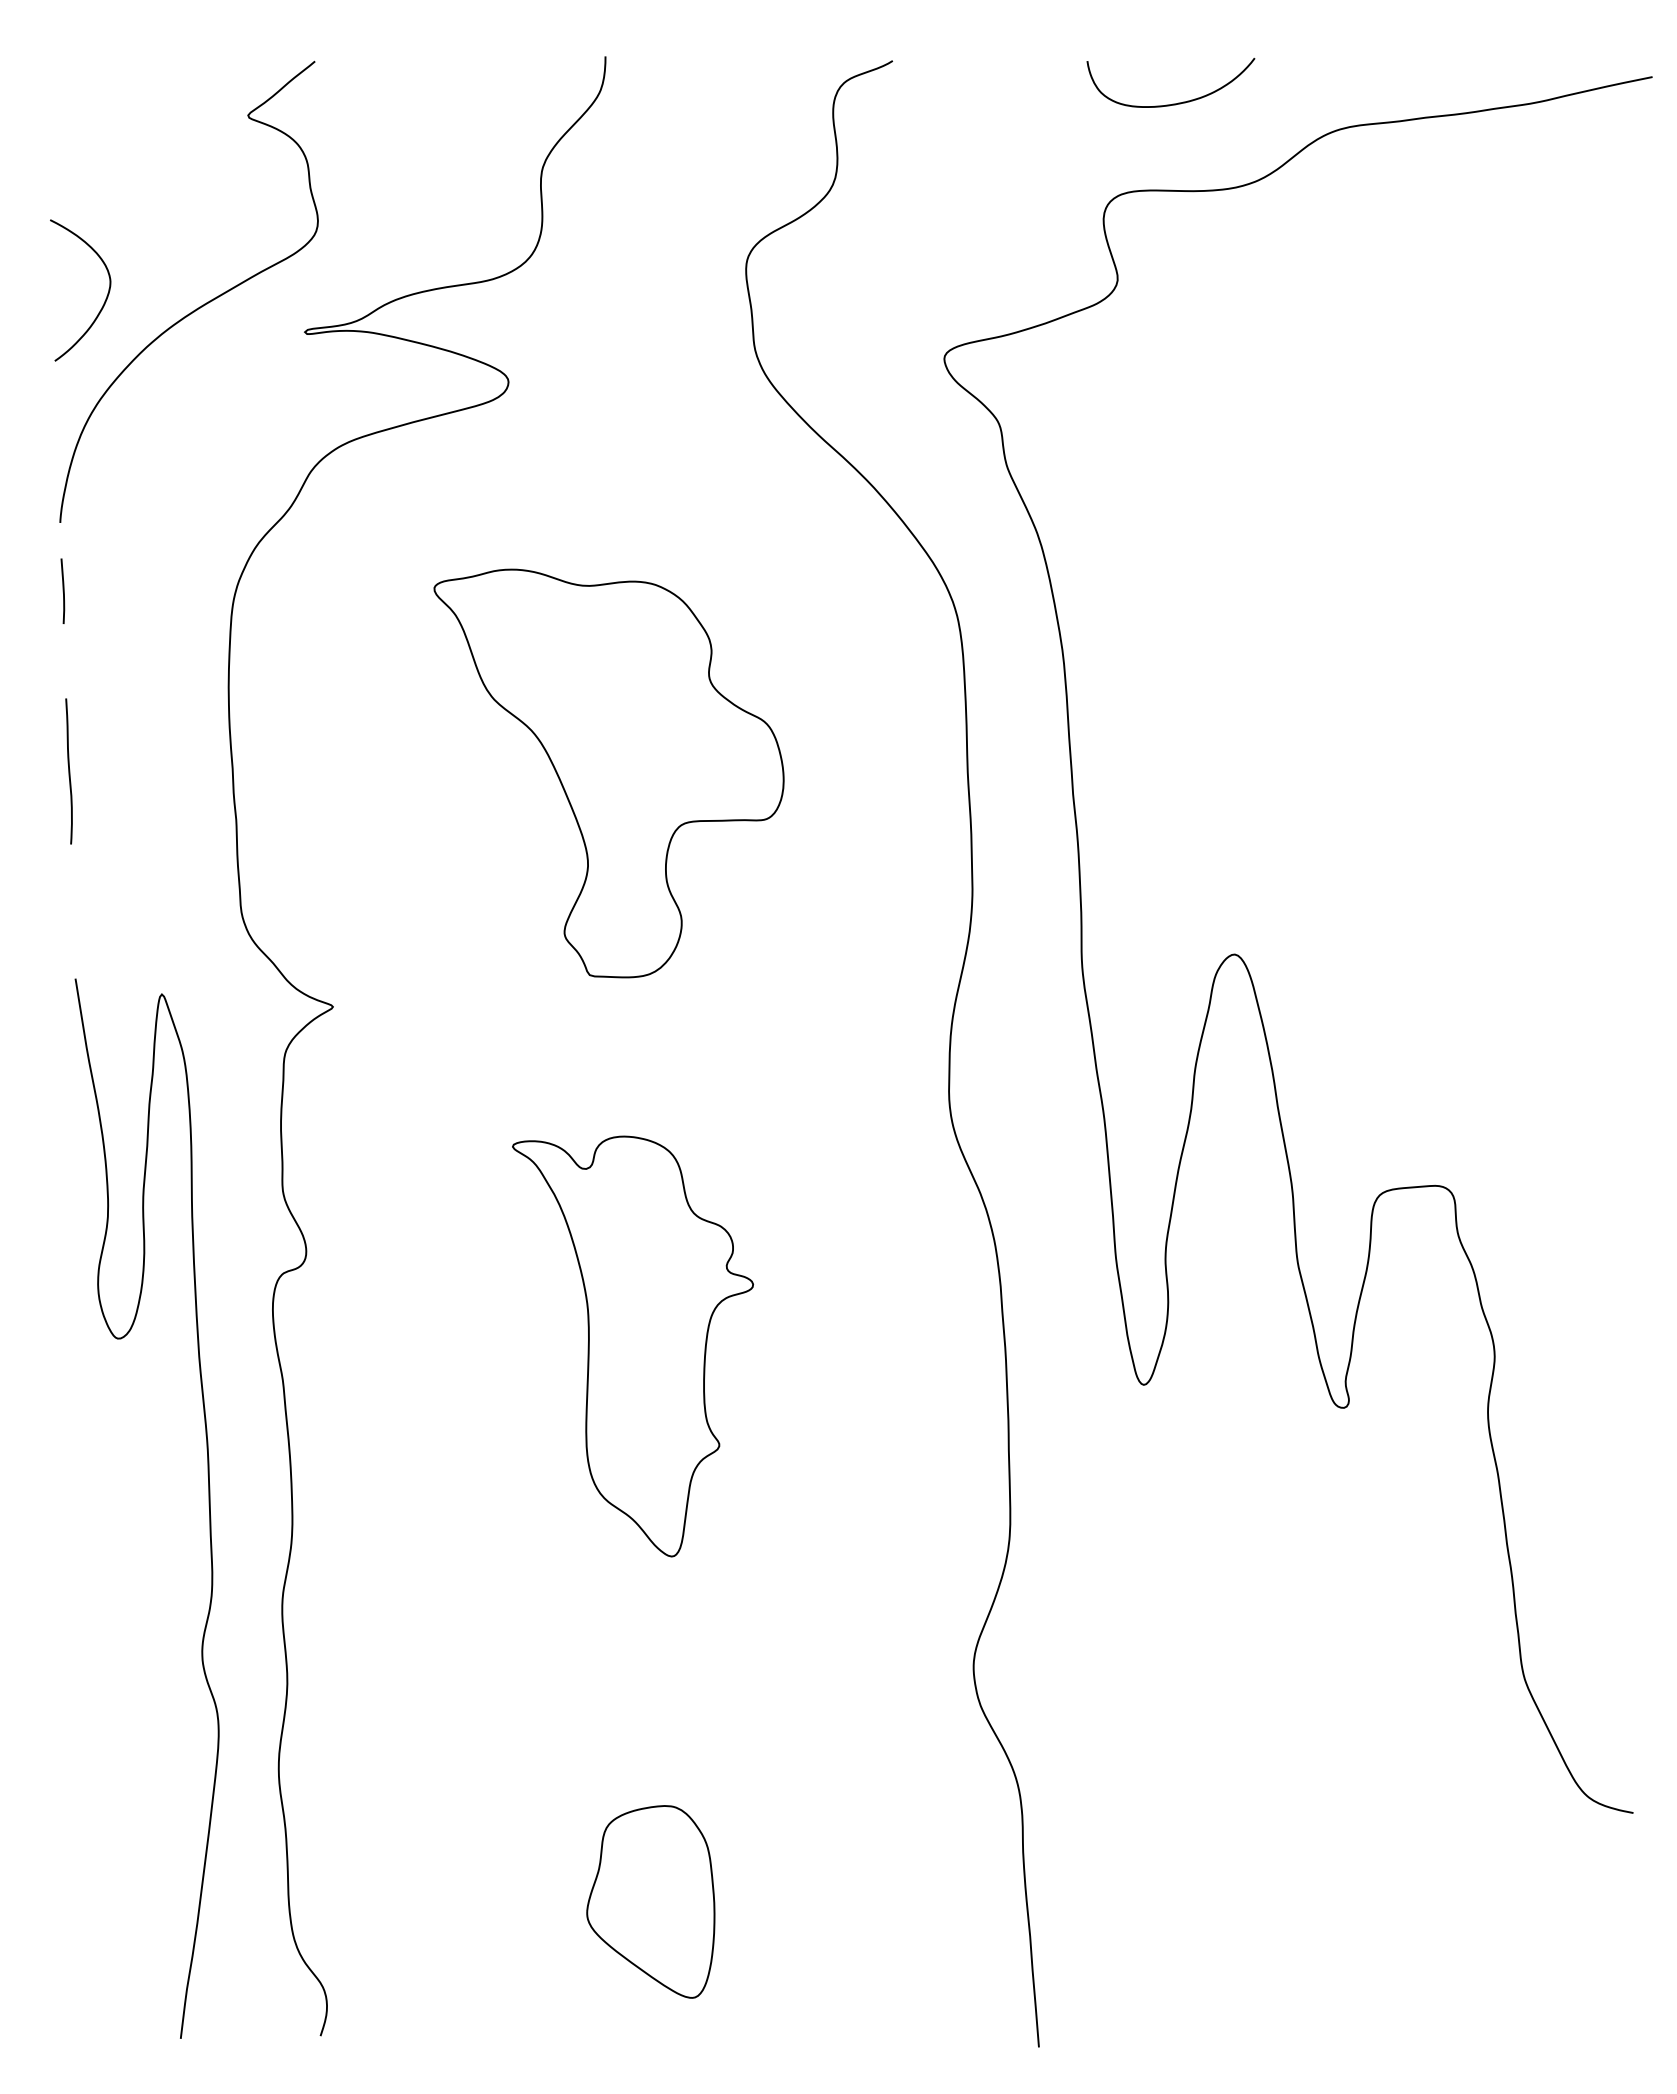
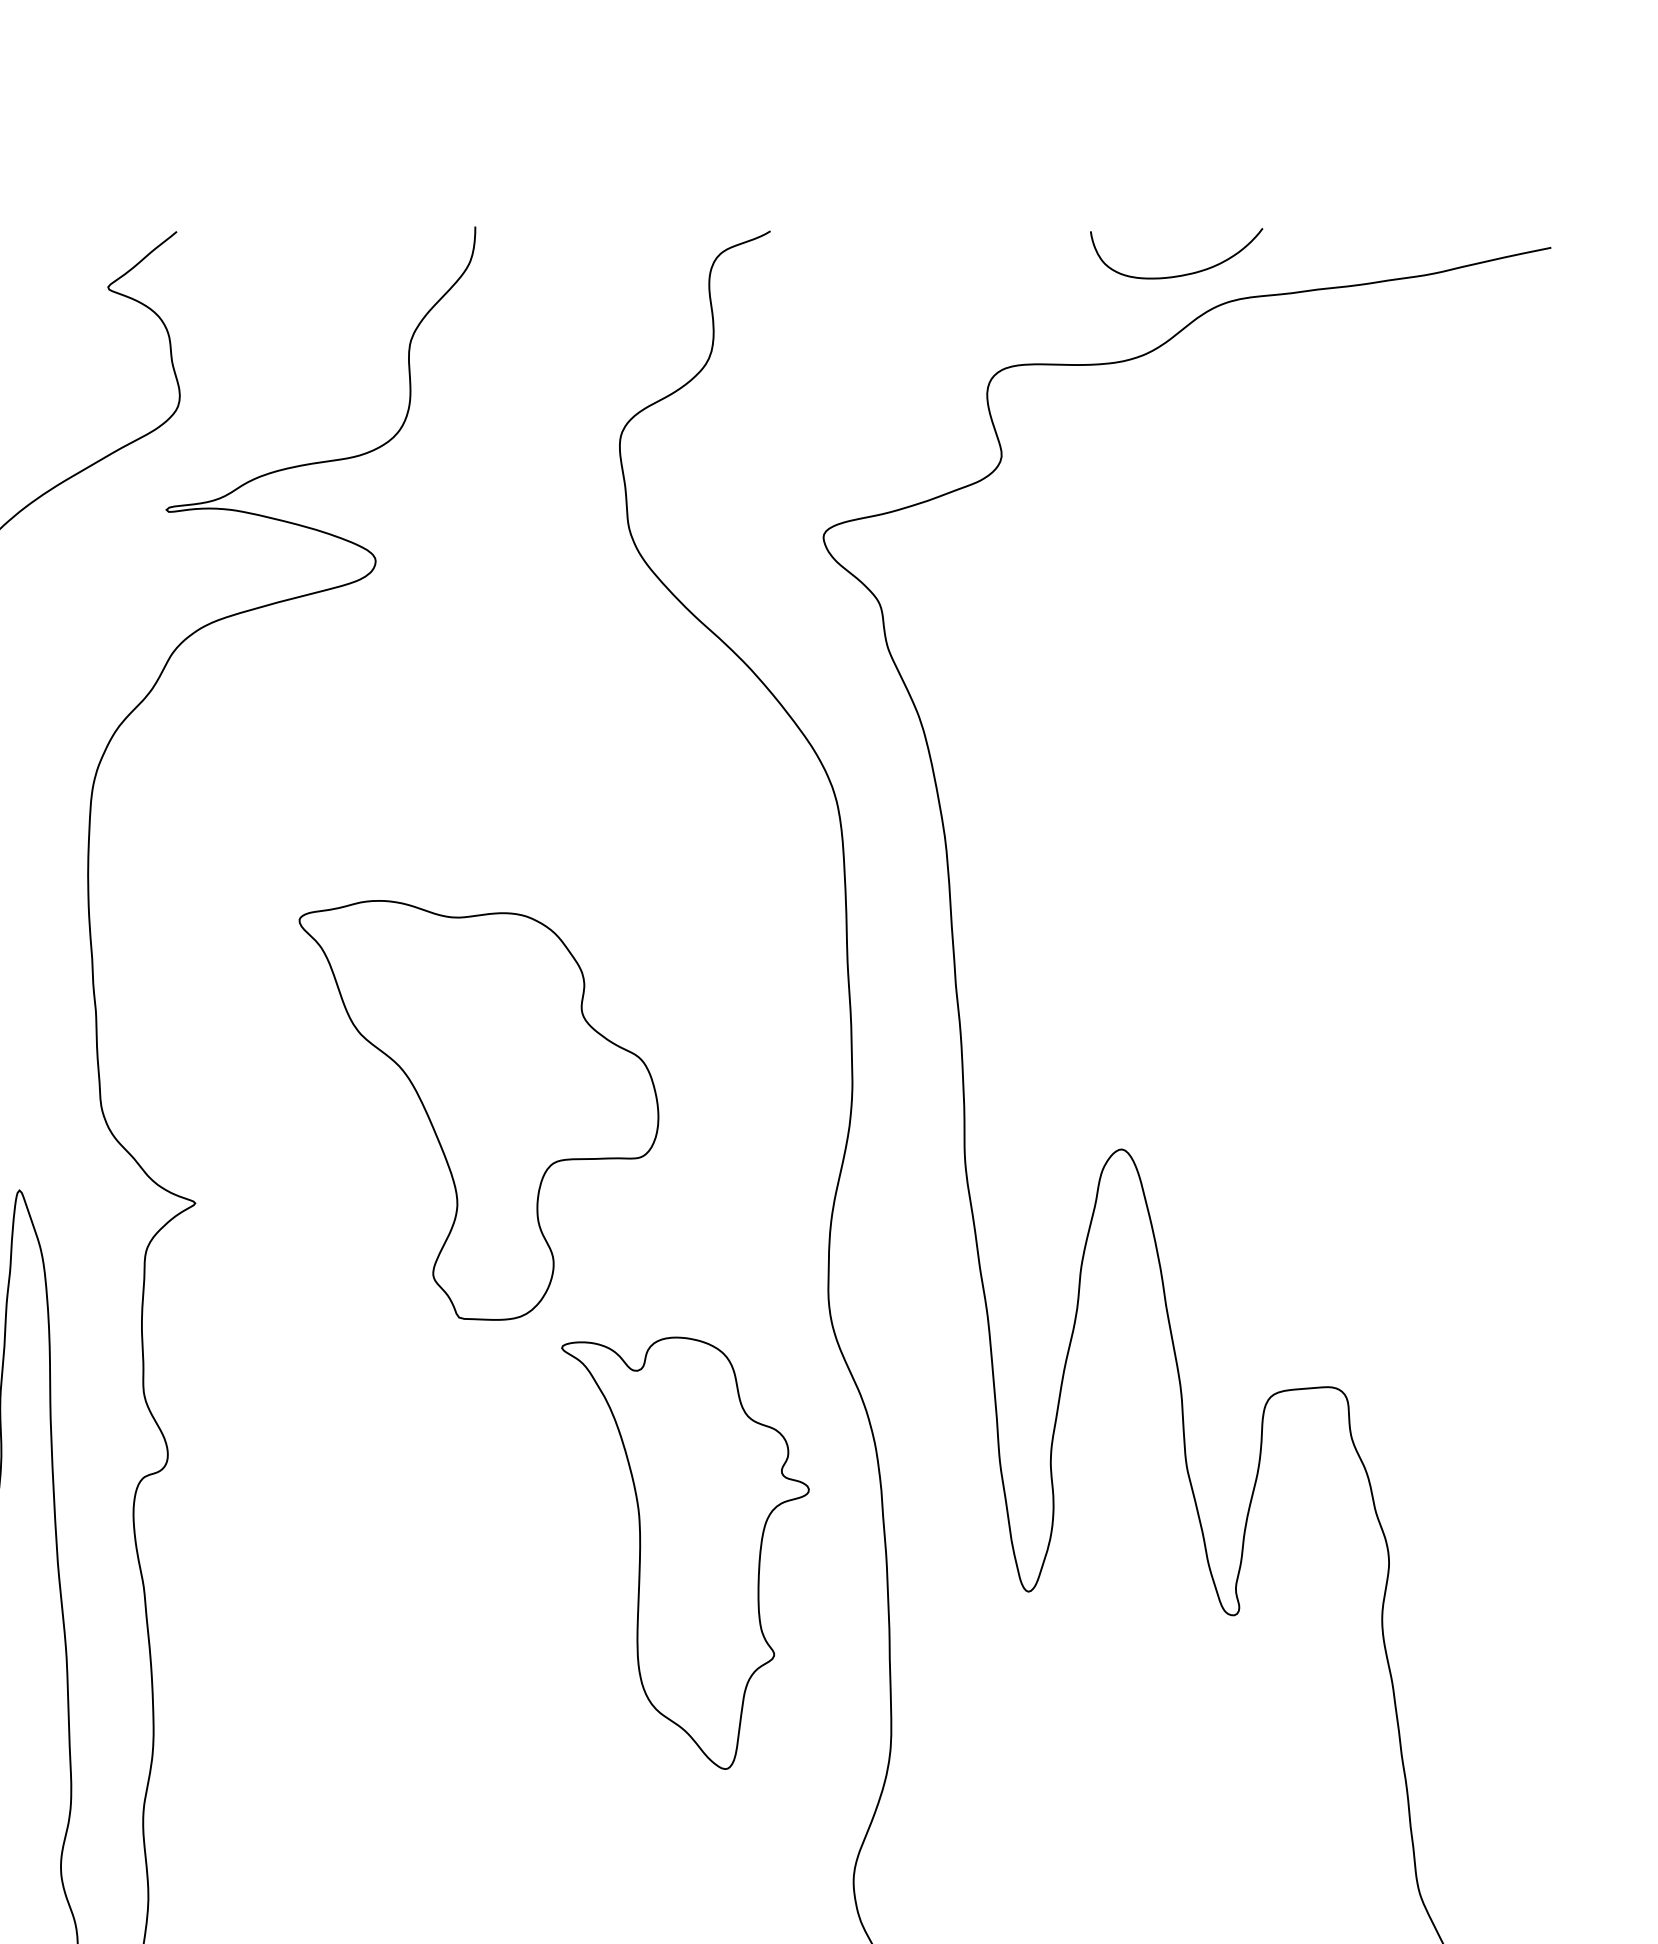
curve: (1172, 103) -> (1178, 274), moved
part: (608, 773) -> (478, 1110), moved
part: (632, 1346) -> (684, 1553), moved

